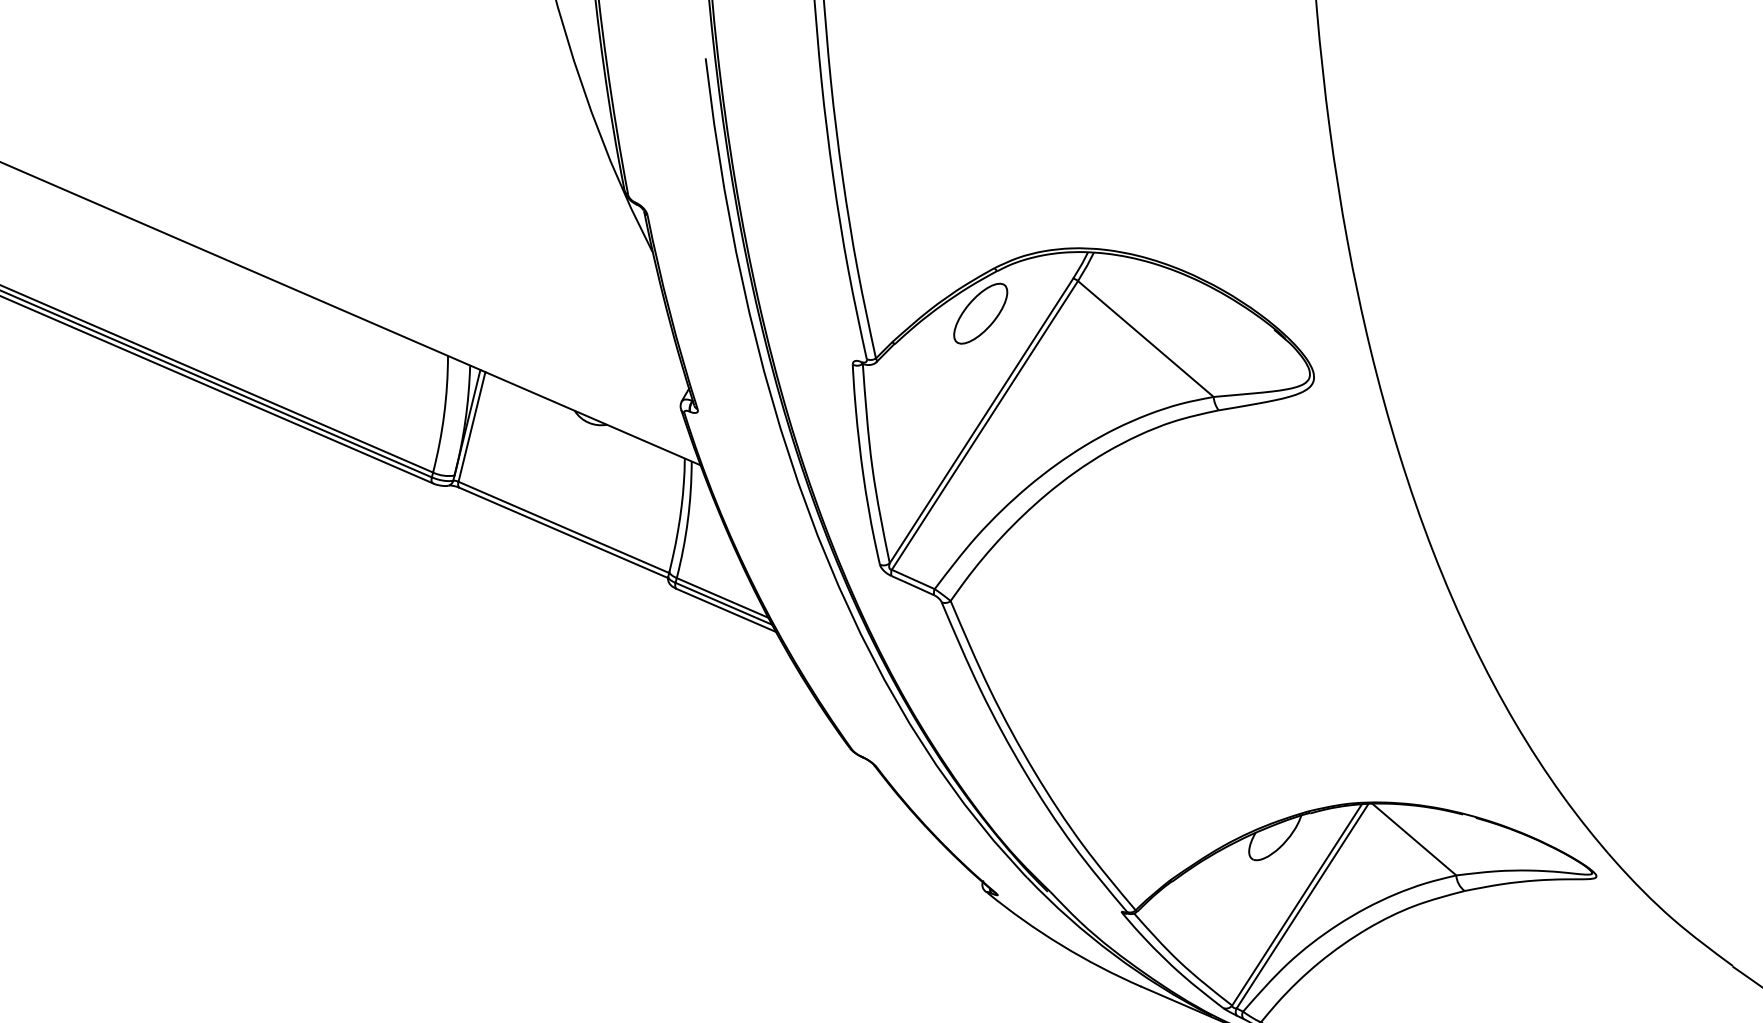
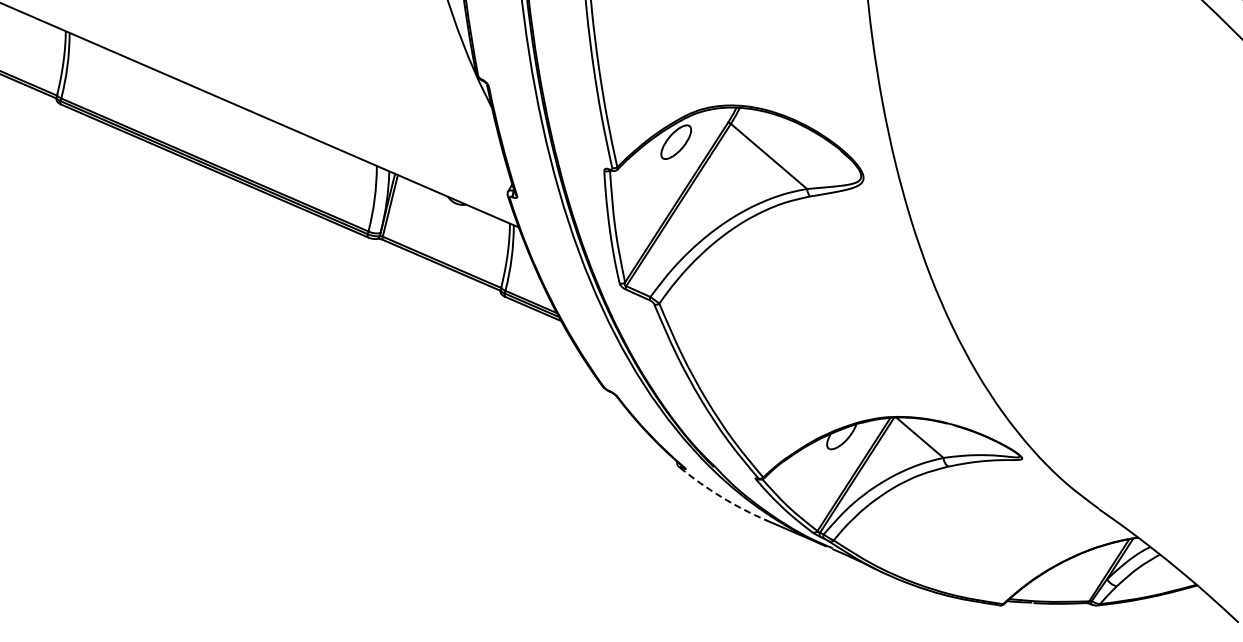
arc: (1061, 945) -> (721, 497), solid -> dashed

